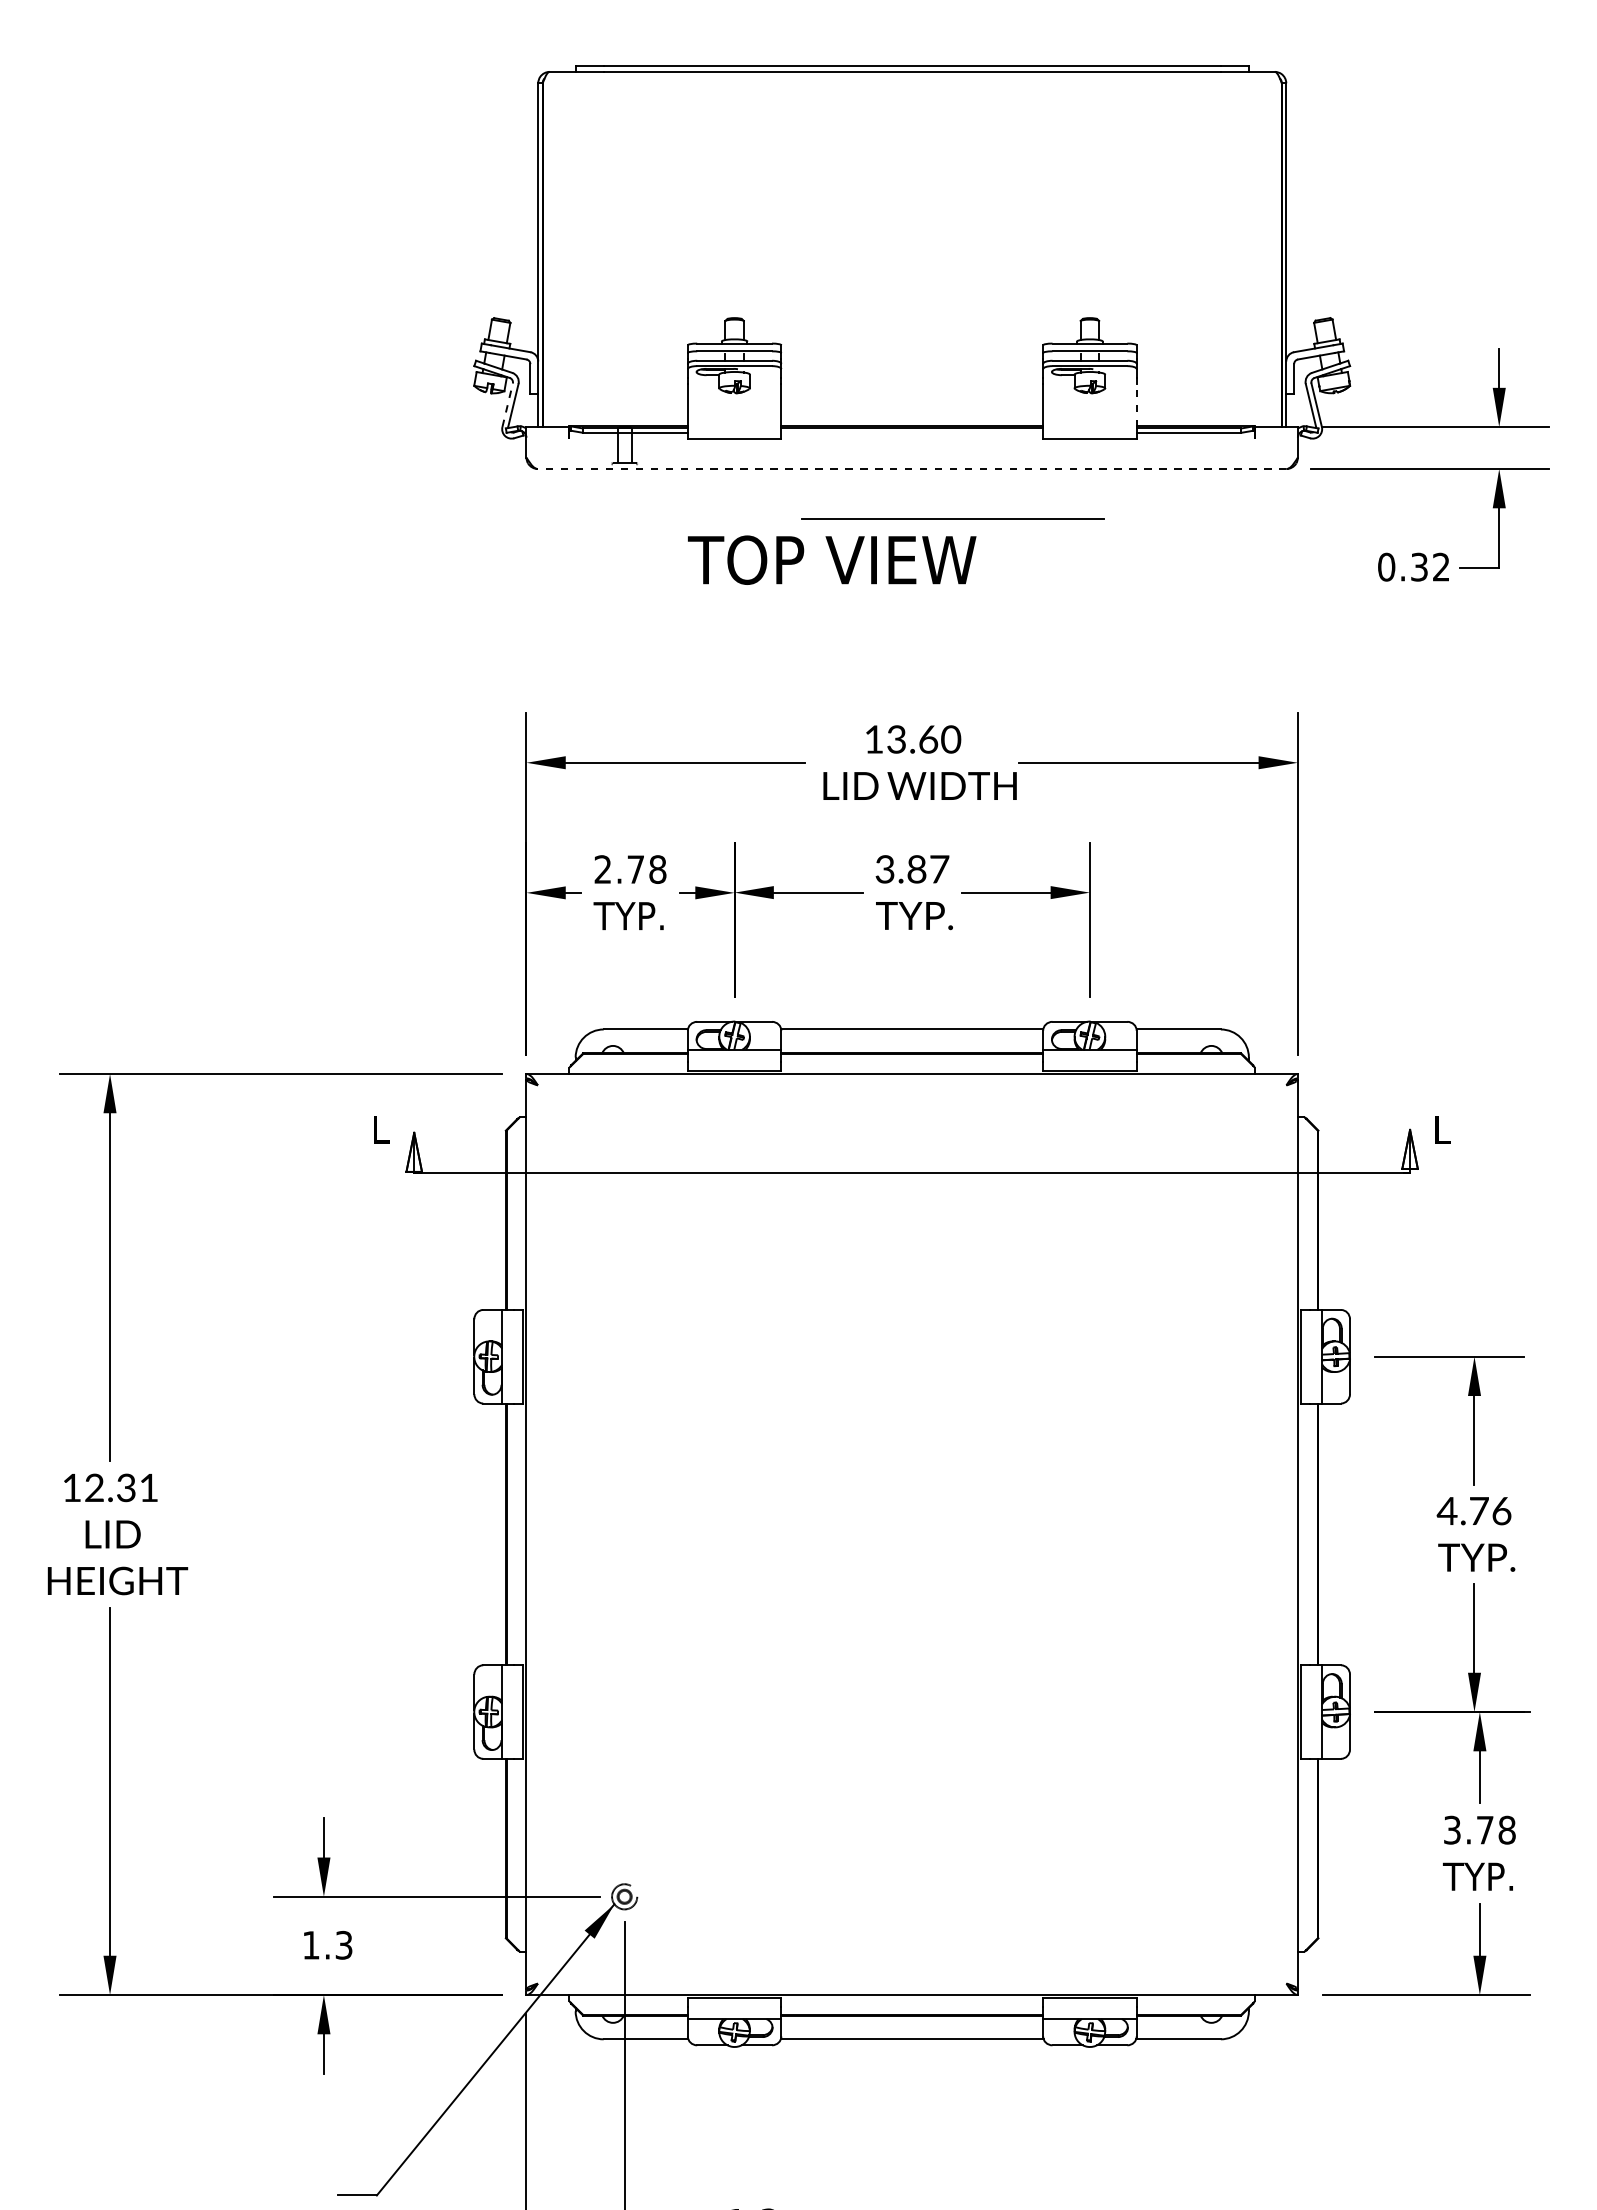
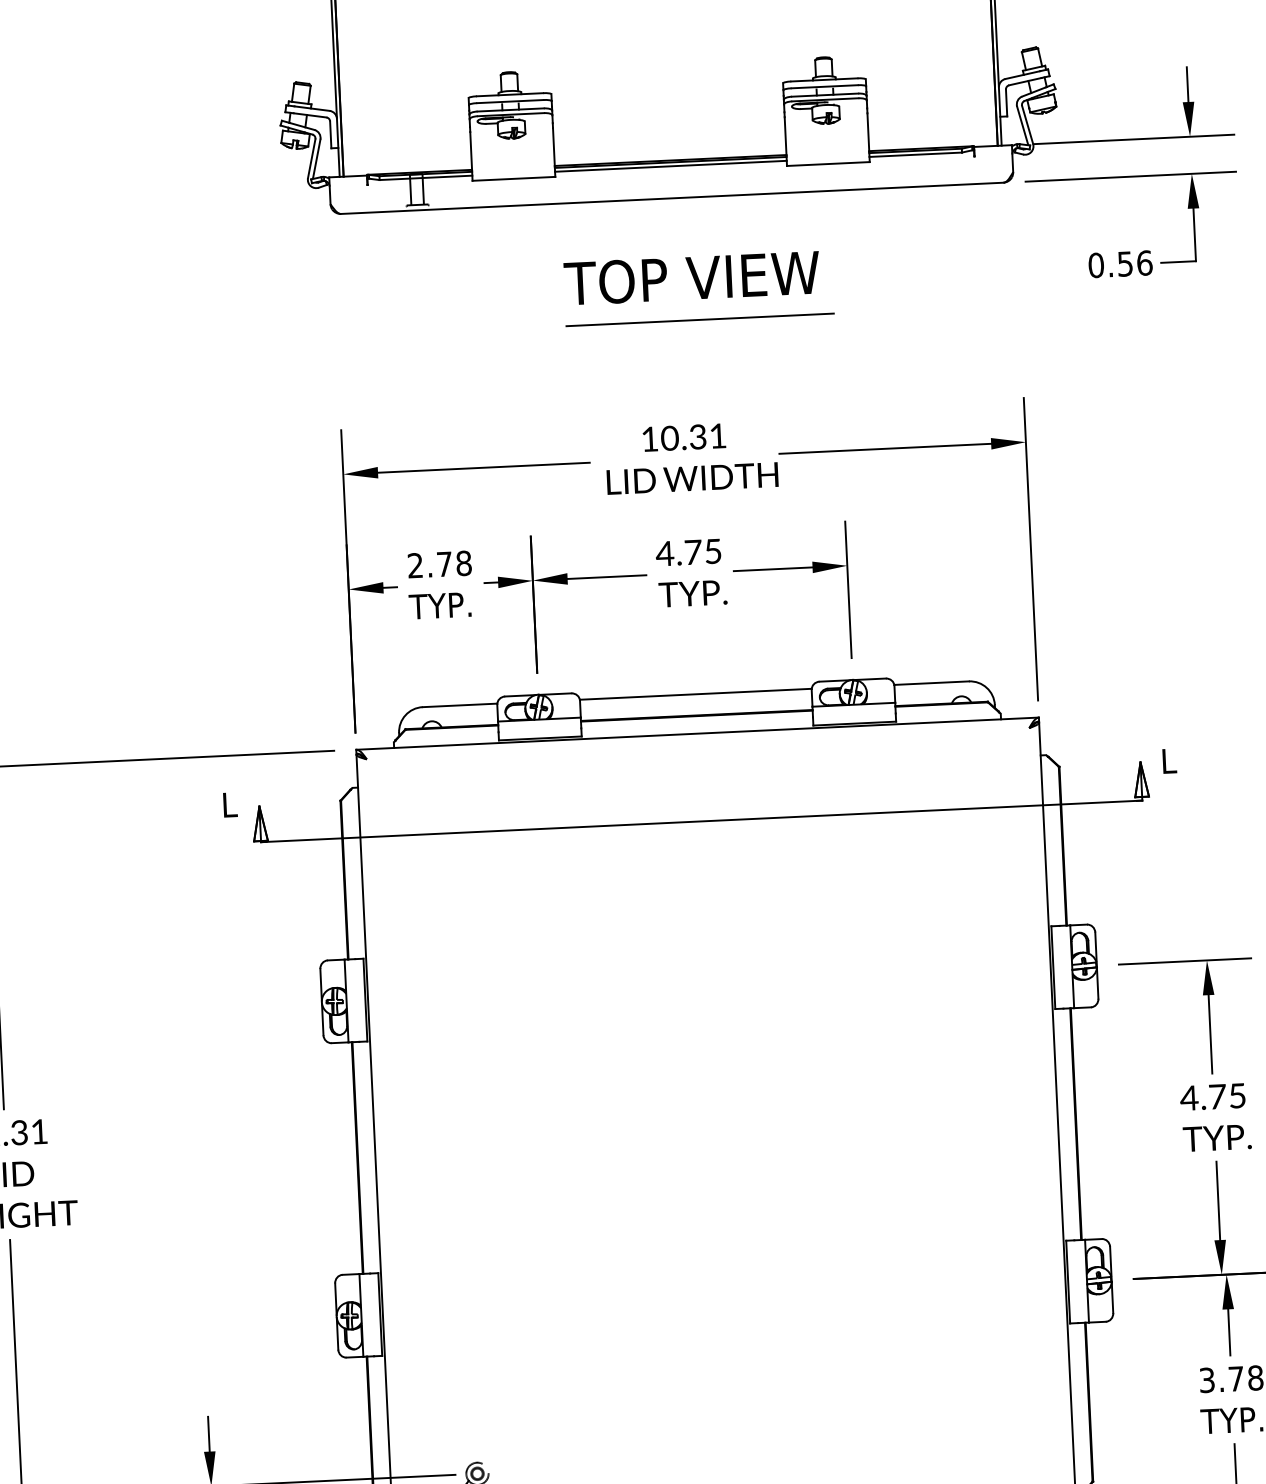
line: (507, 404) -> (311, 158), dashed -> solid
line: (1136, 405) -> (868, 132), dashed -> solid
line: (912, 432) -> (671, 165), added
line: (911, 469) -> (671, 198), dashed -> solid
line: (952, 518) -> (699, 319), moved
text: (832, 559) -> (692, 277), moved
text: (1430, 566) -> (1135, 262), 0.32 -> 0.56
text: (923, 739) -> (693, 437), 13.60 -> 10.31
text: (911, 869) -> (688, 552), 3.87 -> 4.75
text: (1501, 1511) -> (1237, 1096), 4.76 -> 4.75

